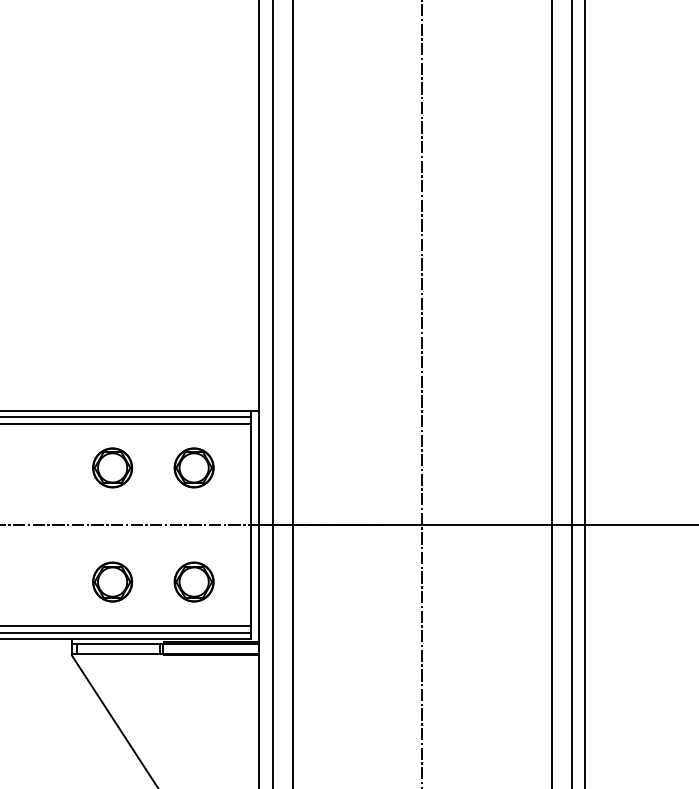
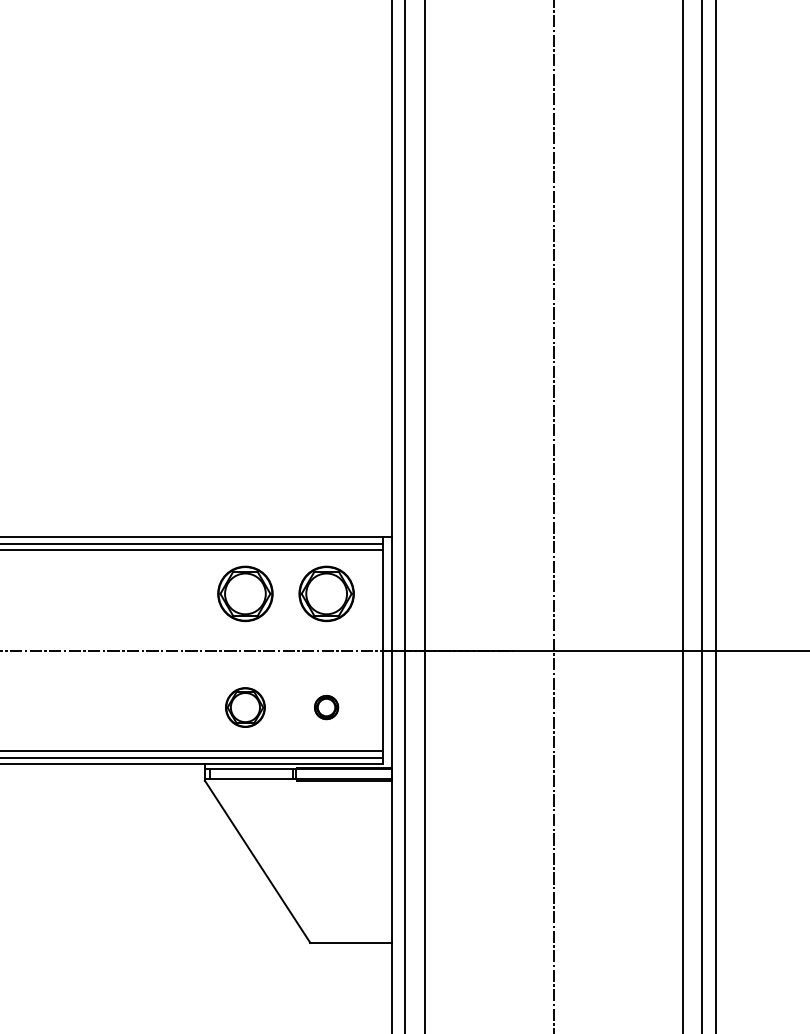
part: (112, 467) -> (245, 593), size x1.4
part: (194, 467) -> (326, 593), size x1.4
part: (194, 582) -> (326, 707), size x0.6

